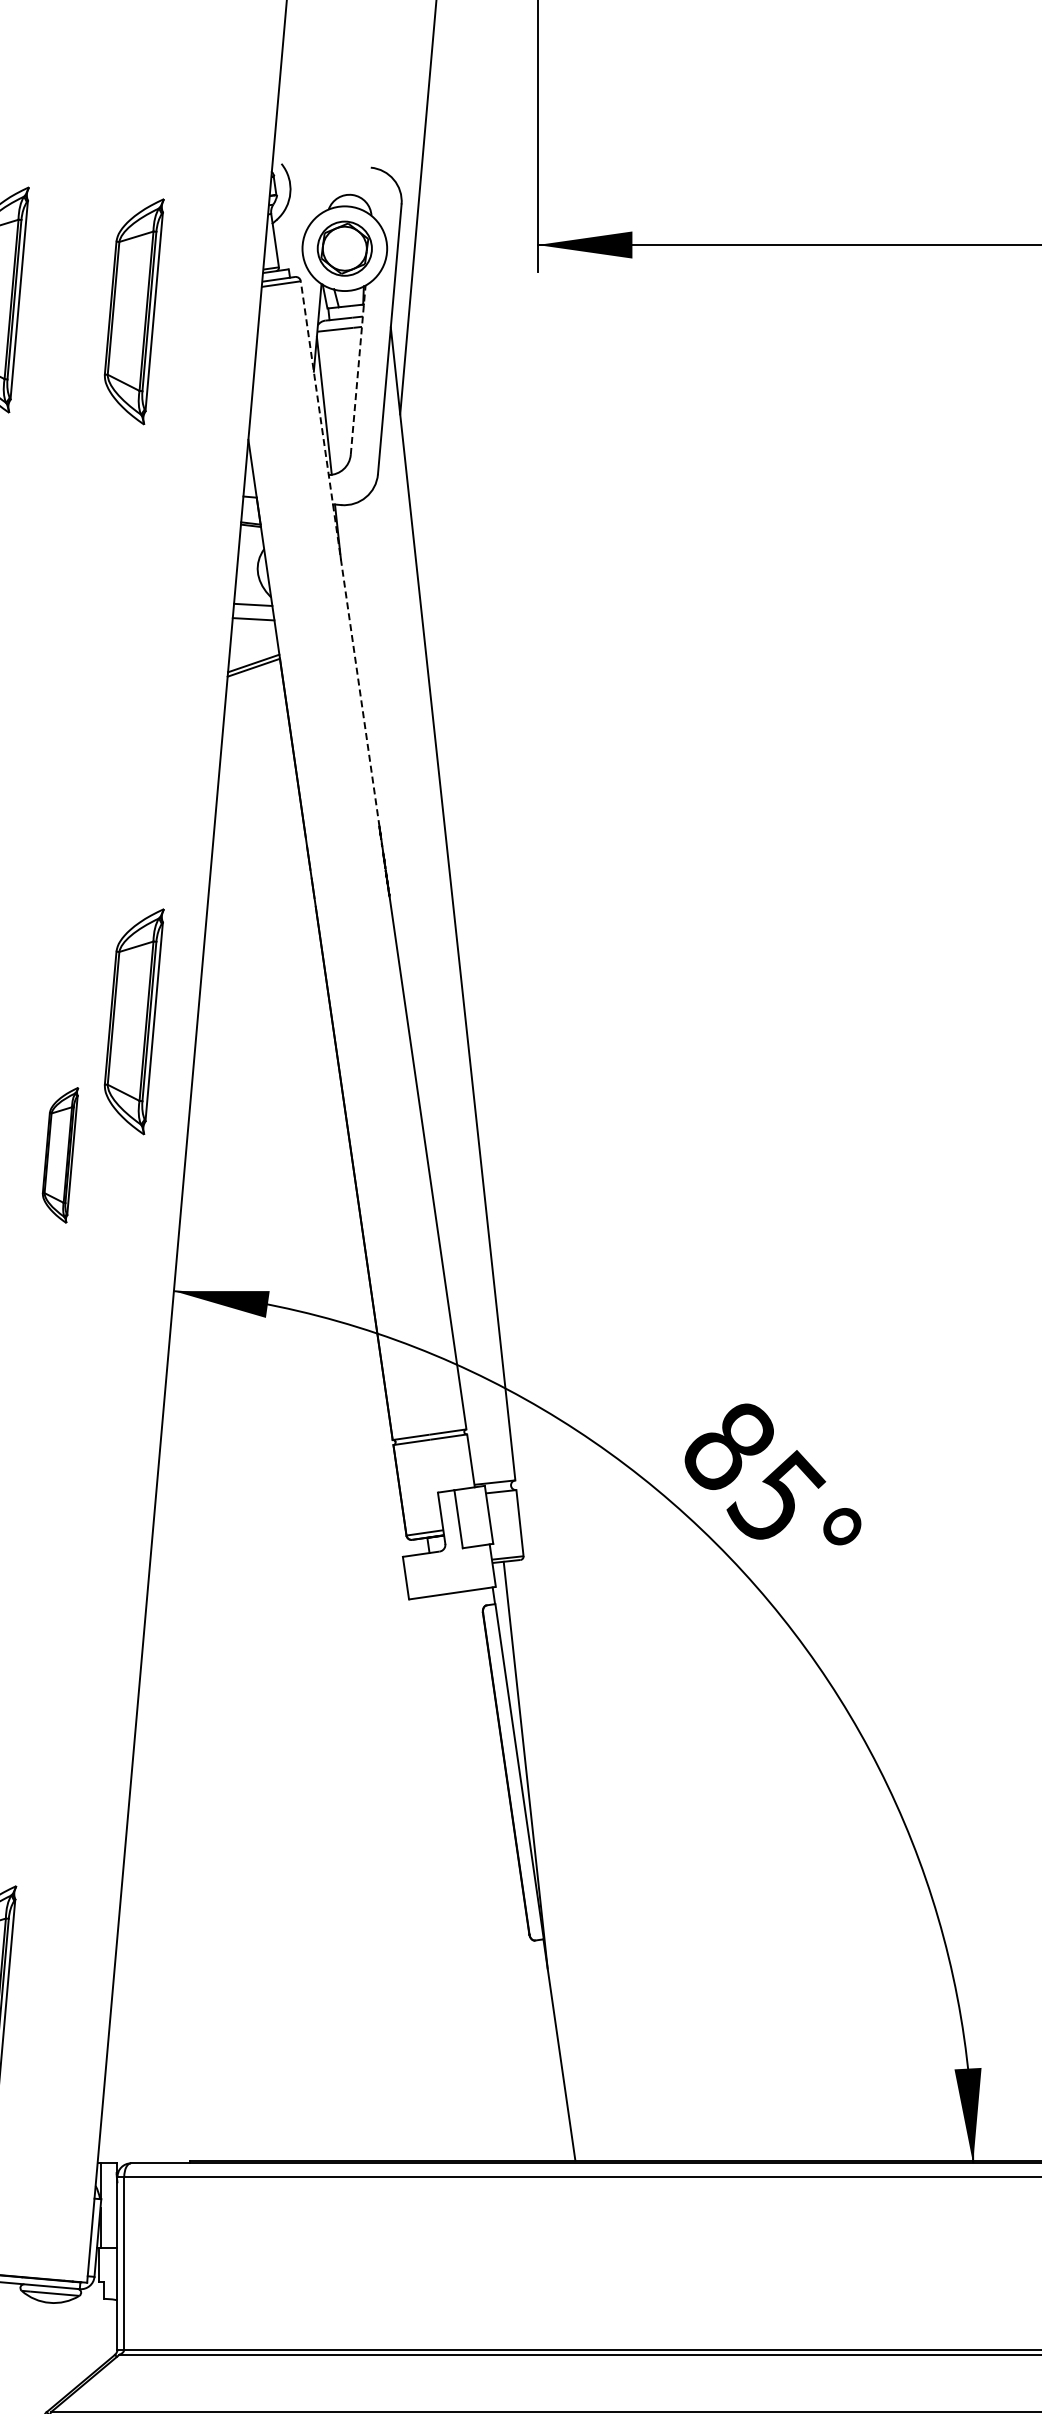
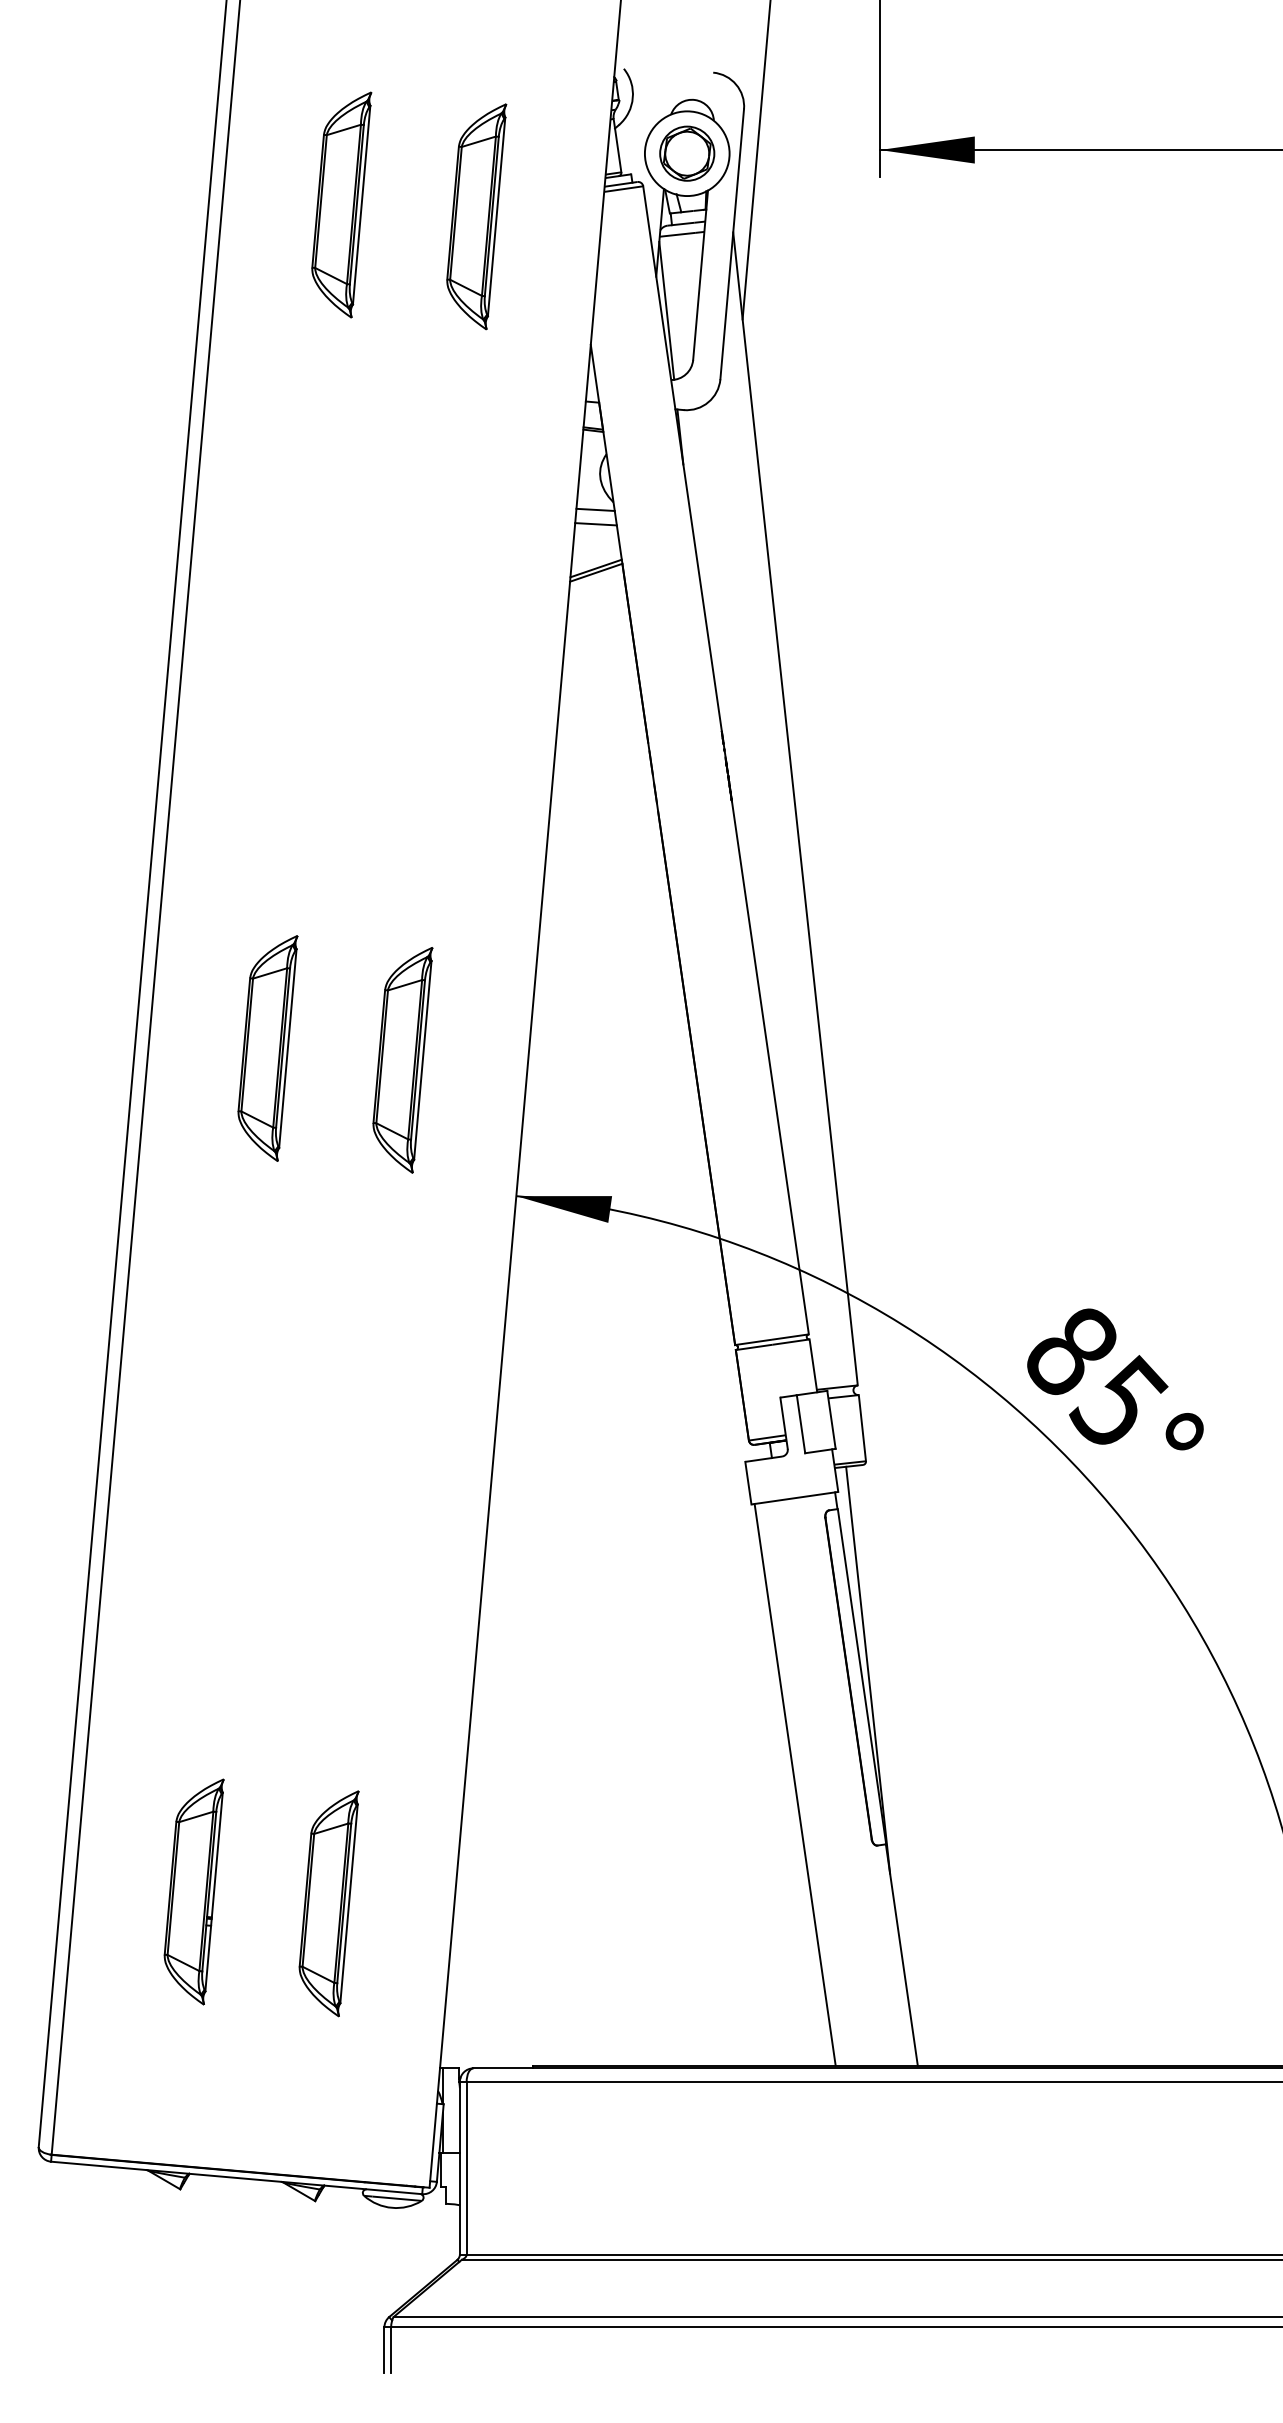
line: (358, 370) -> (700, 275), dashed -> solid
line: (340, 554) -> (682, 459), dashed -> solid
part: (134, 1021) -> (476, 926), removed
part: (60, 1155) -> (402, 1060), size x1.67
line: (452, 1879) -> (794, 1784), added

